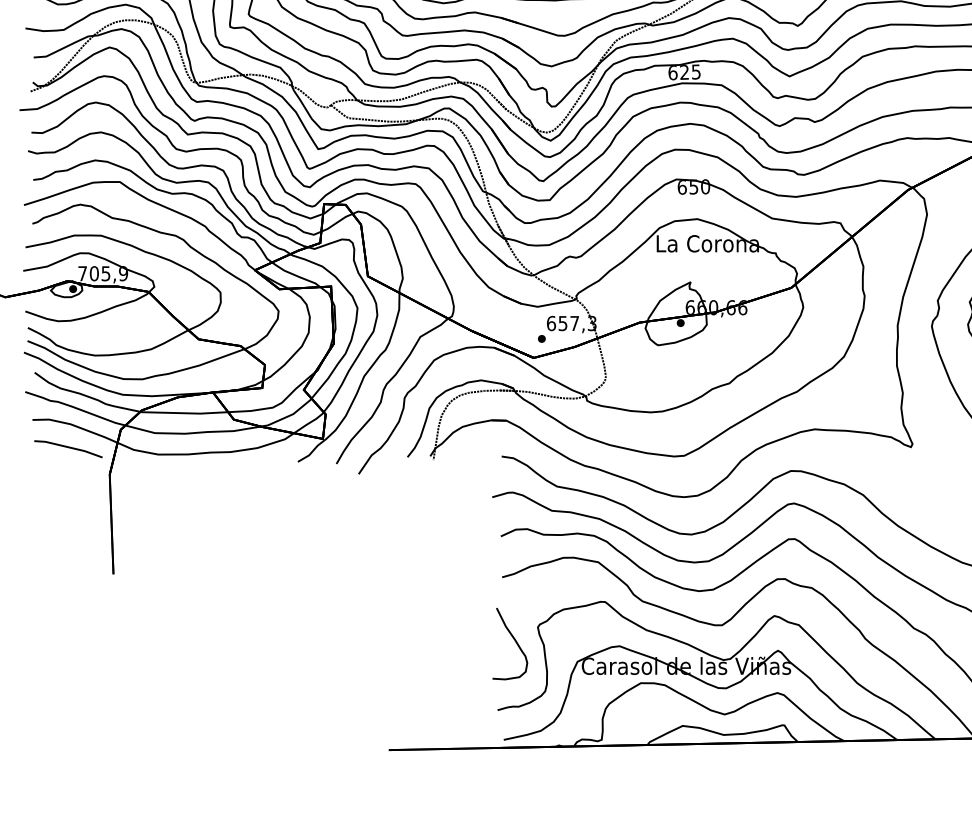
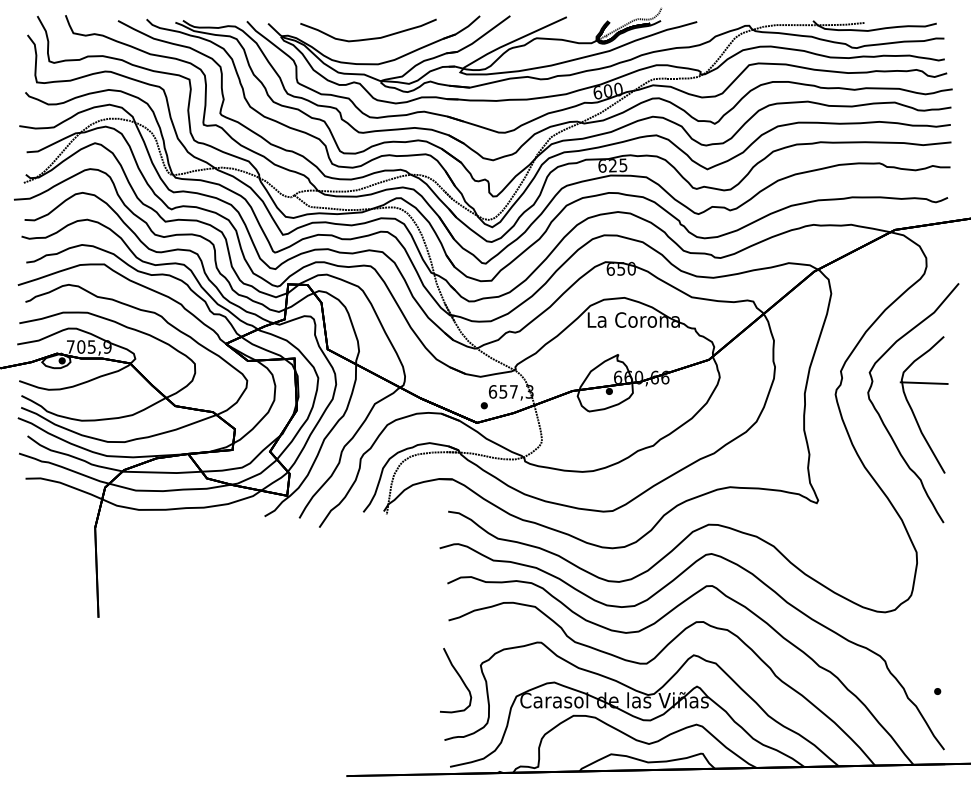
line: (67, 448) -> (57, 504), removed

